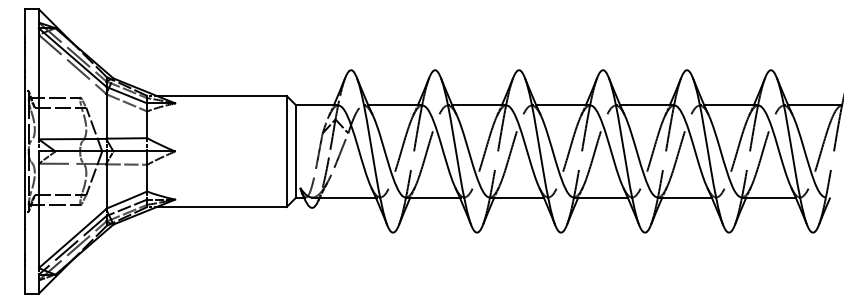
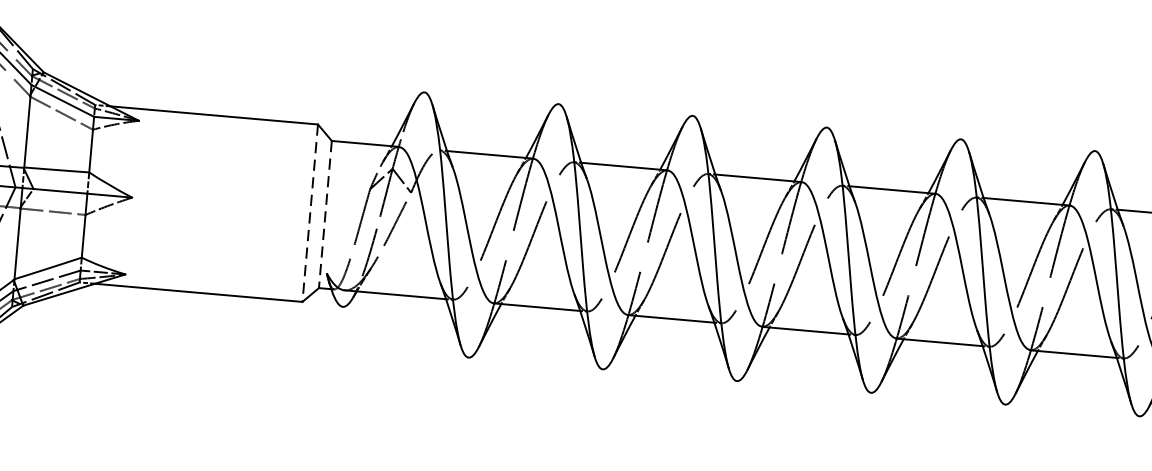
line: (286, 151) -> (309, 213), solid -> dashed
line: (296, 151) -> (325, 214), solid -> dashed

